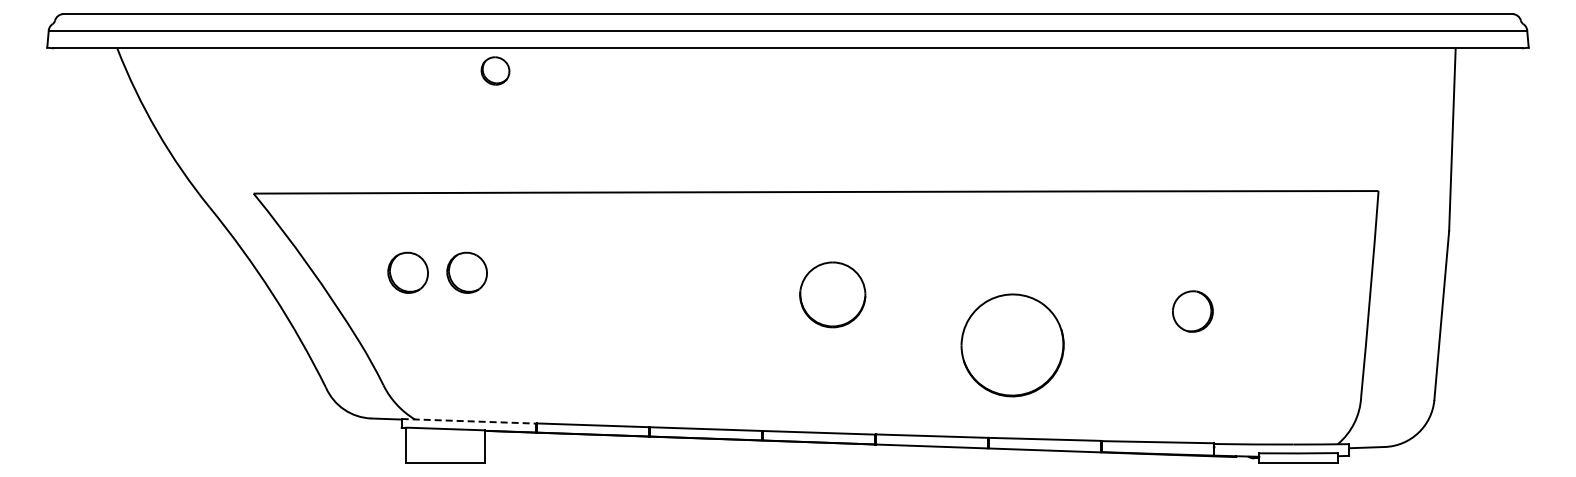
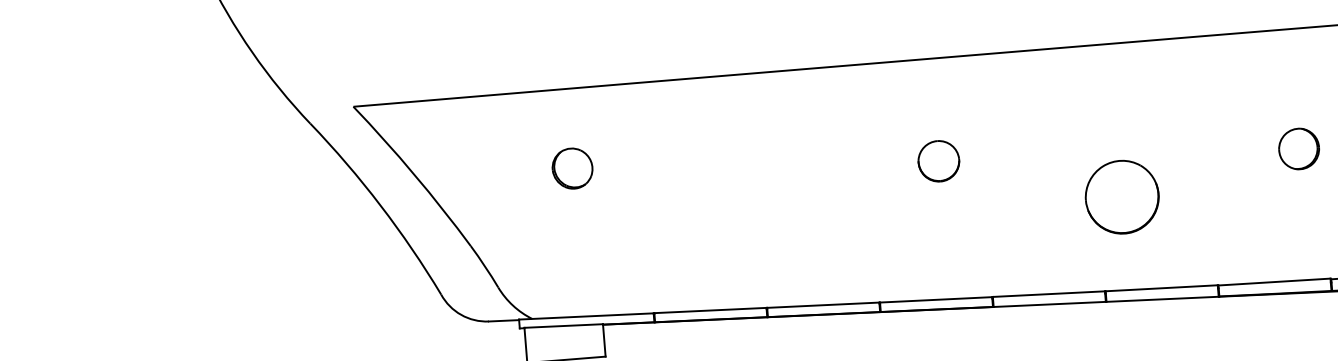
part: (407, 272) -> (513, 173), removed
part: (832, 294) -> (938, 160), size x0.62
part: (1012, 345) -> (1122, 197), size x0.71
line: (469, 421) -> (586, 316), dashed -> solid

